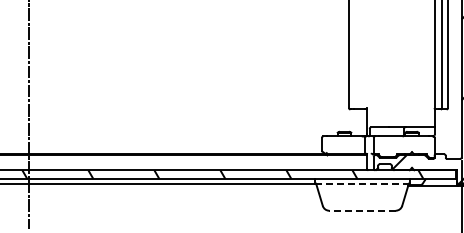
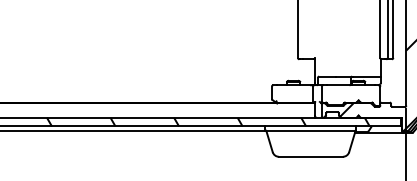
line: (362, 183) -> (310, 130), dashed -> solid
line: (362, 210) -> (310, 156), dashed -> solid

